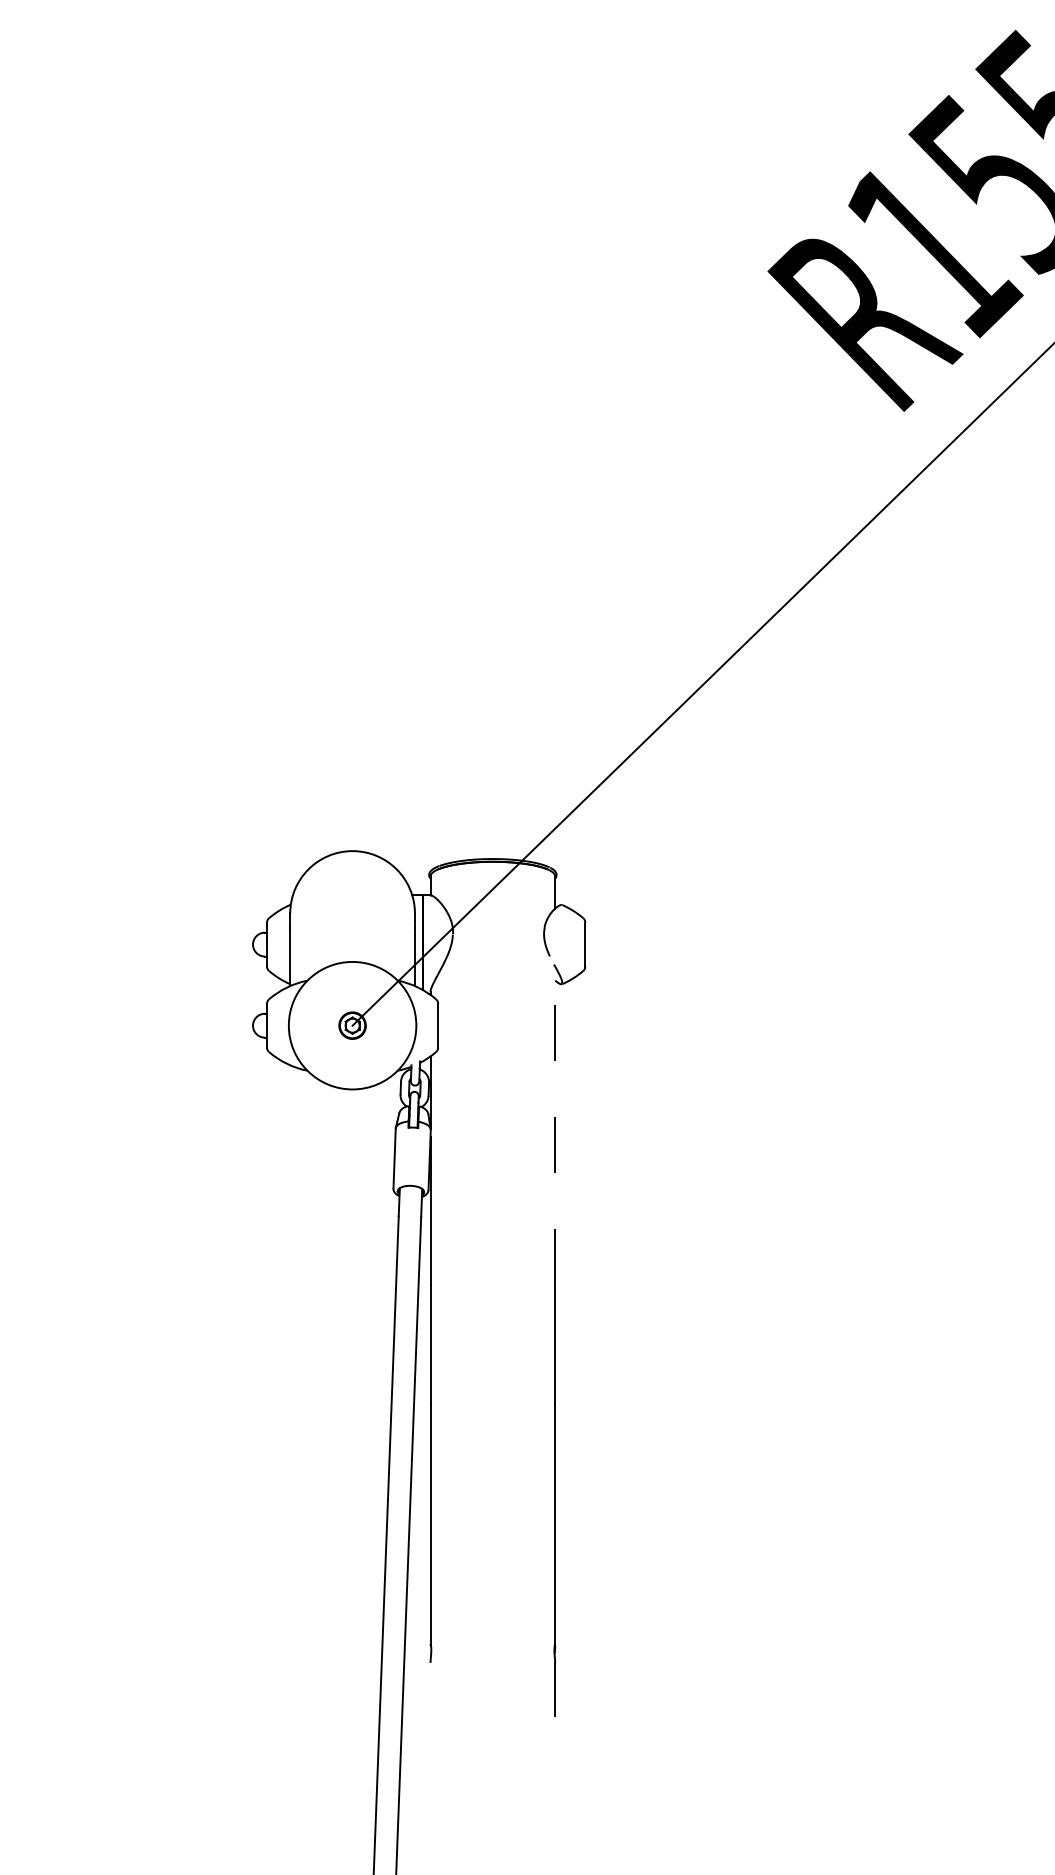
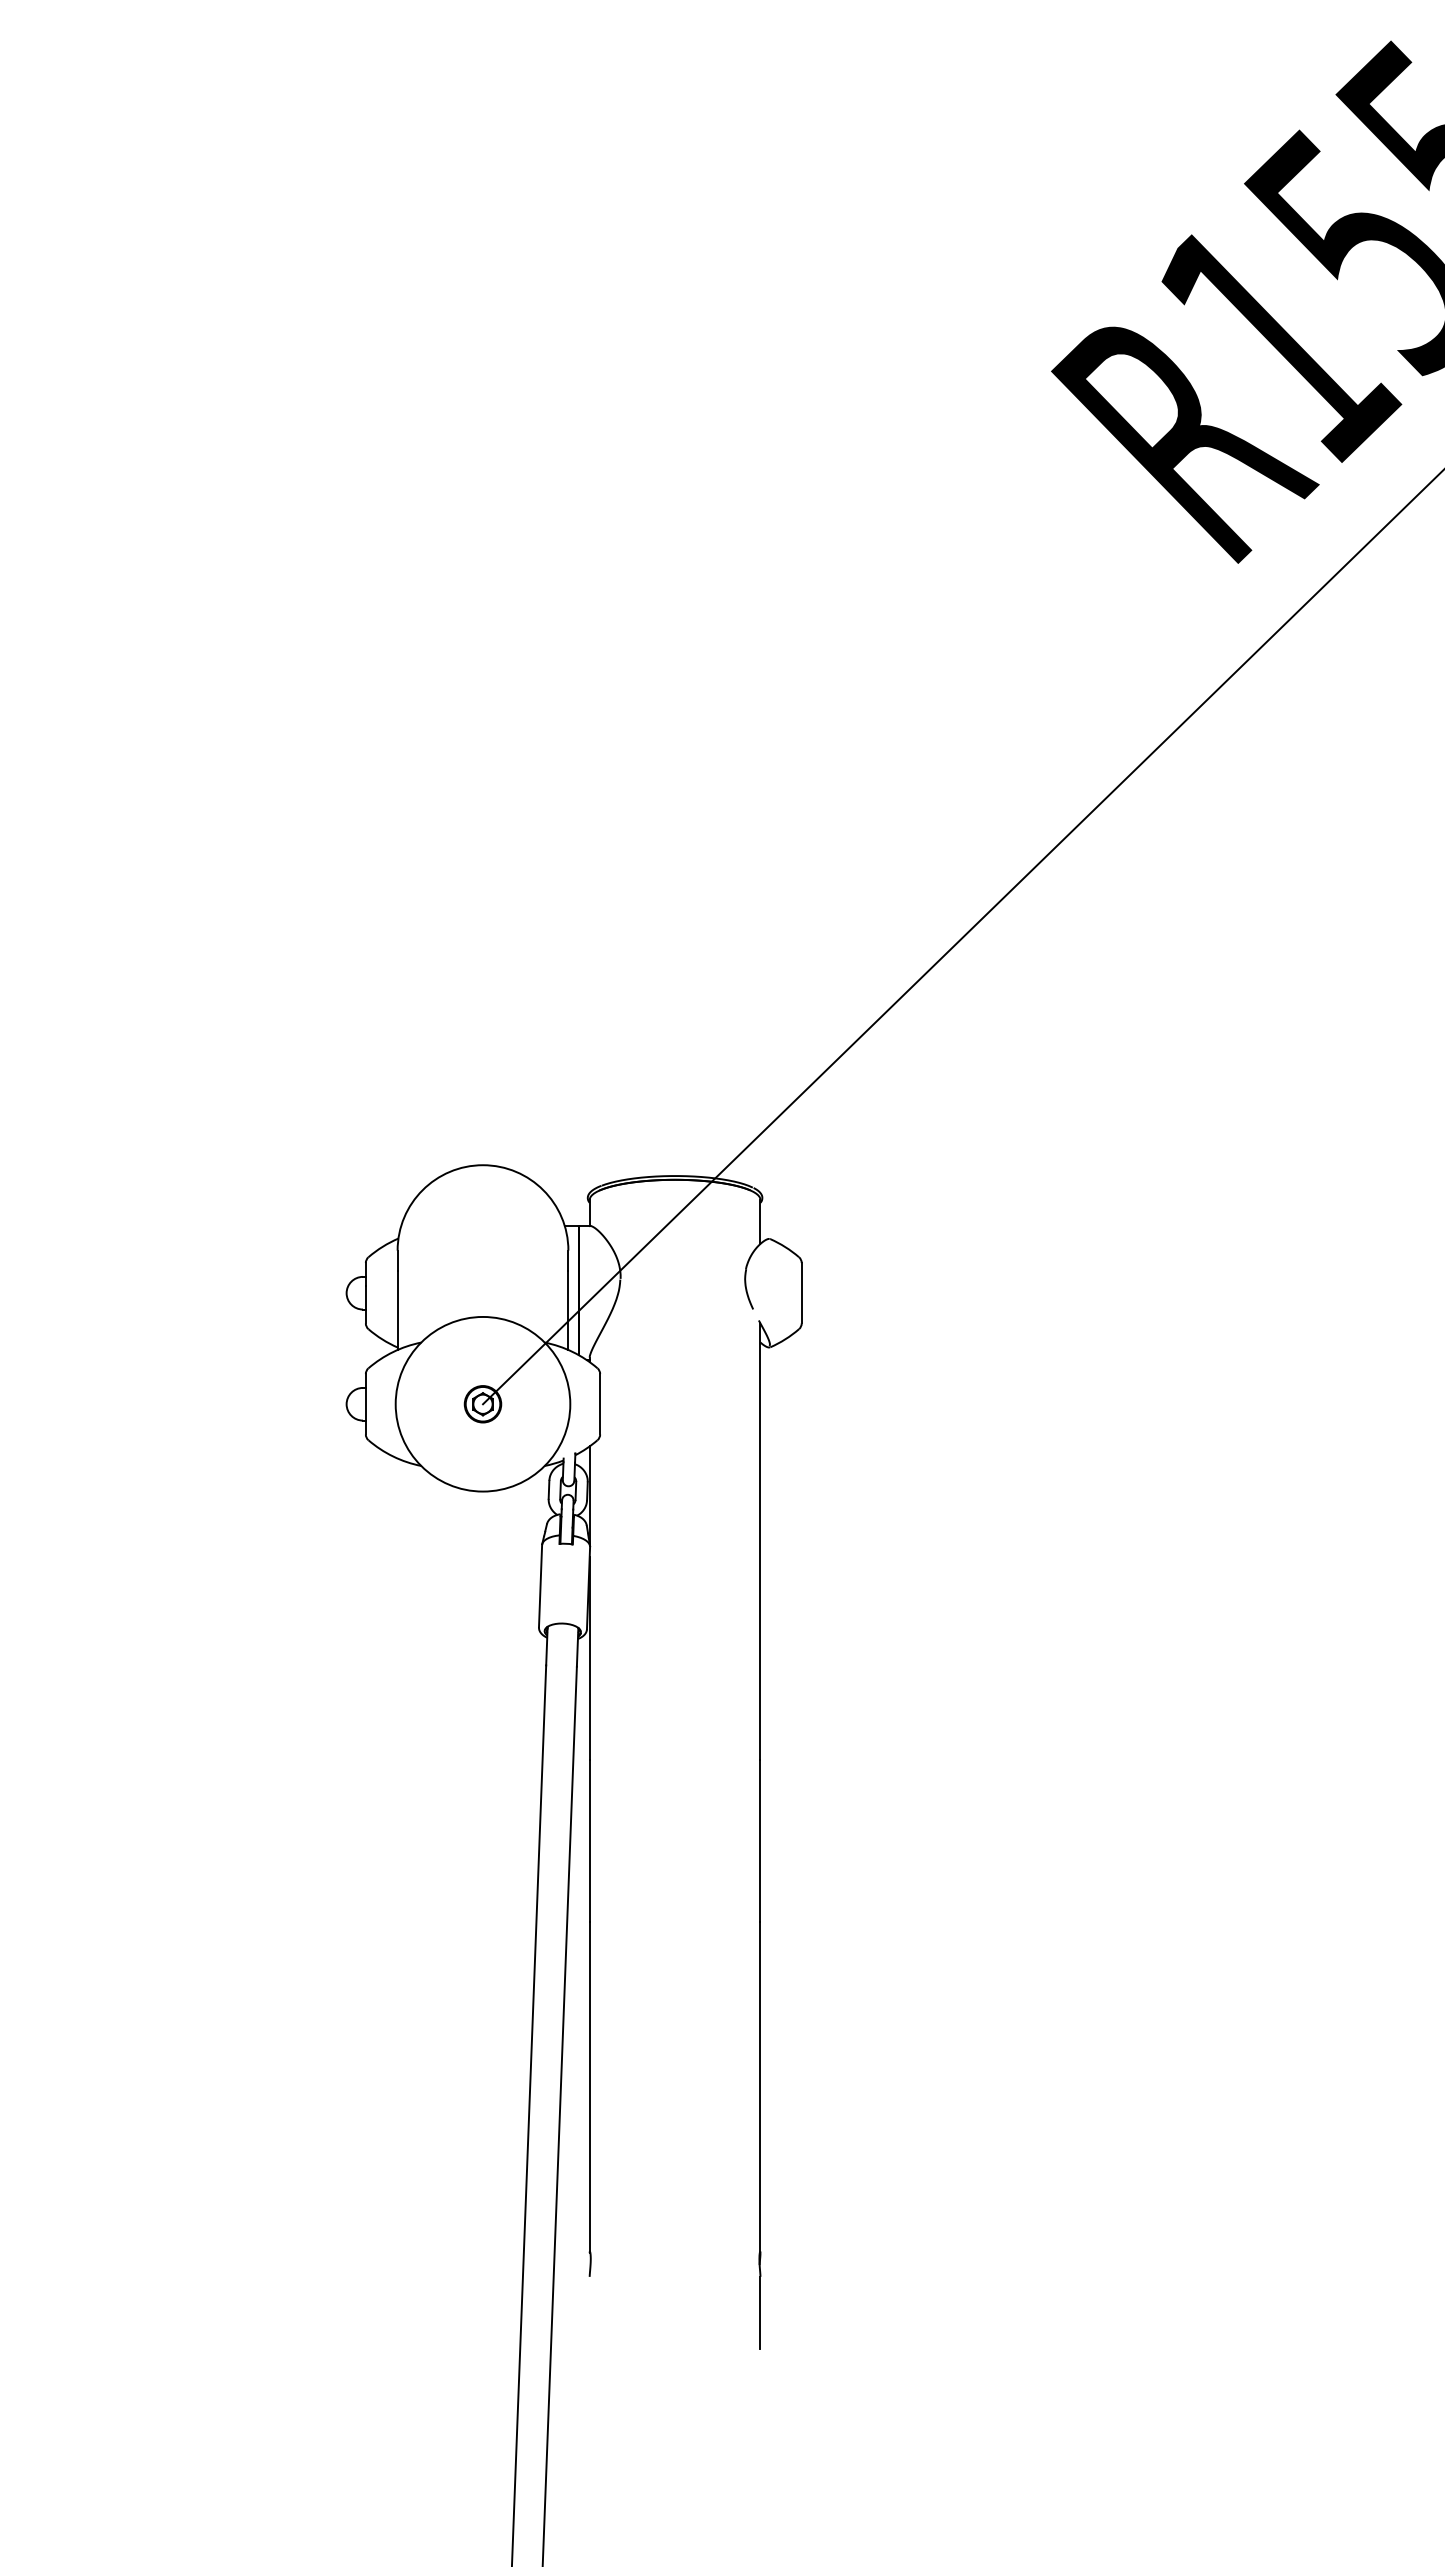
line: (555, 1125) -> (760, 1541), dashed -> solid

